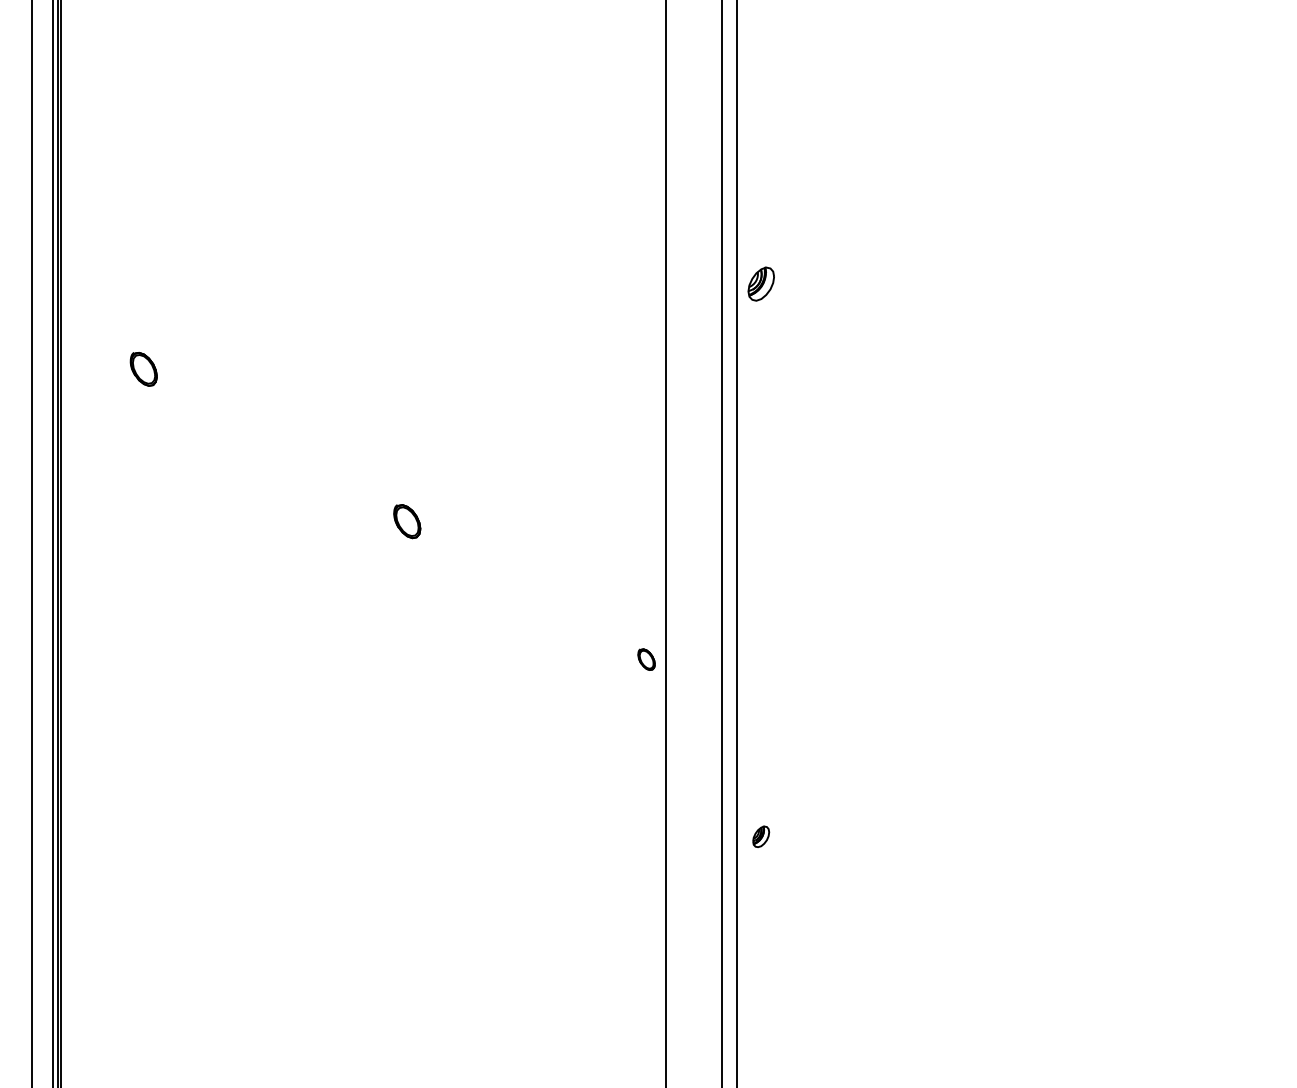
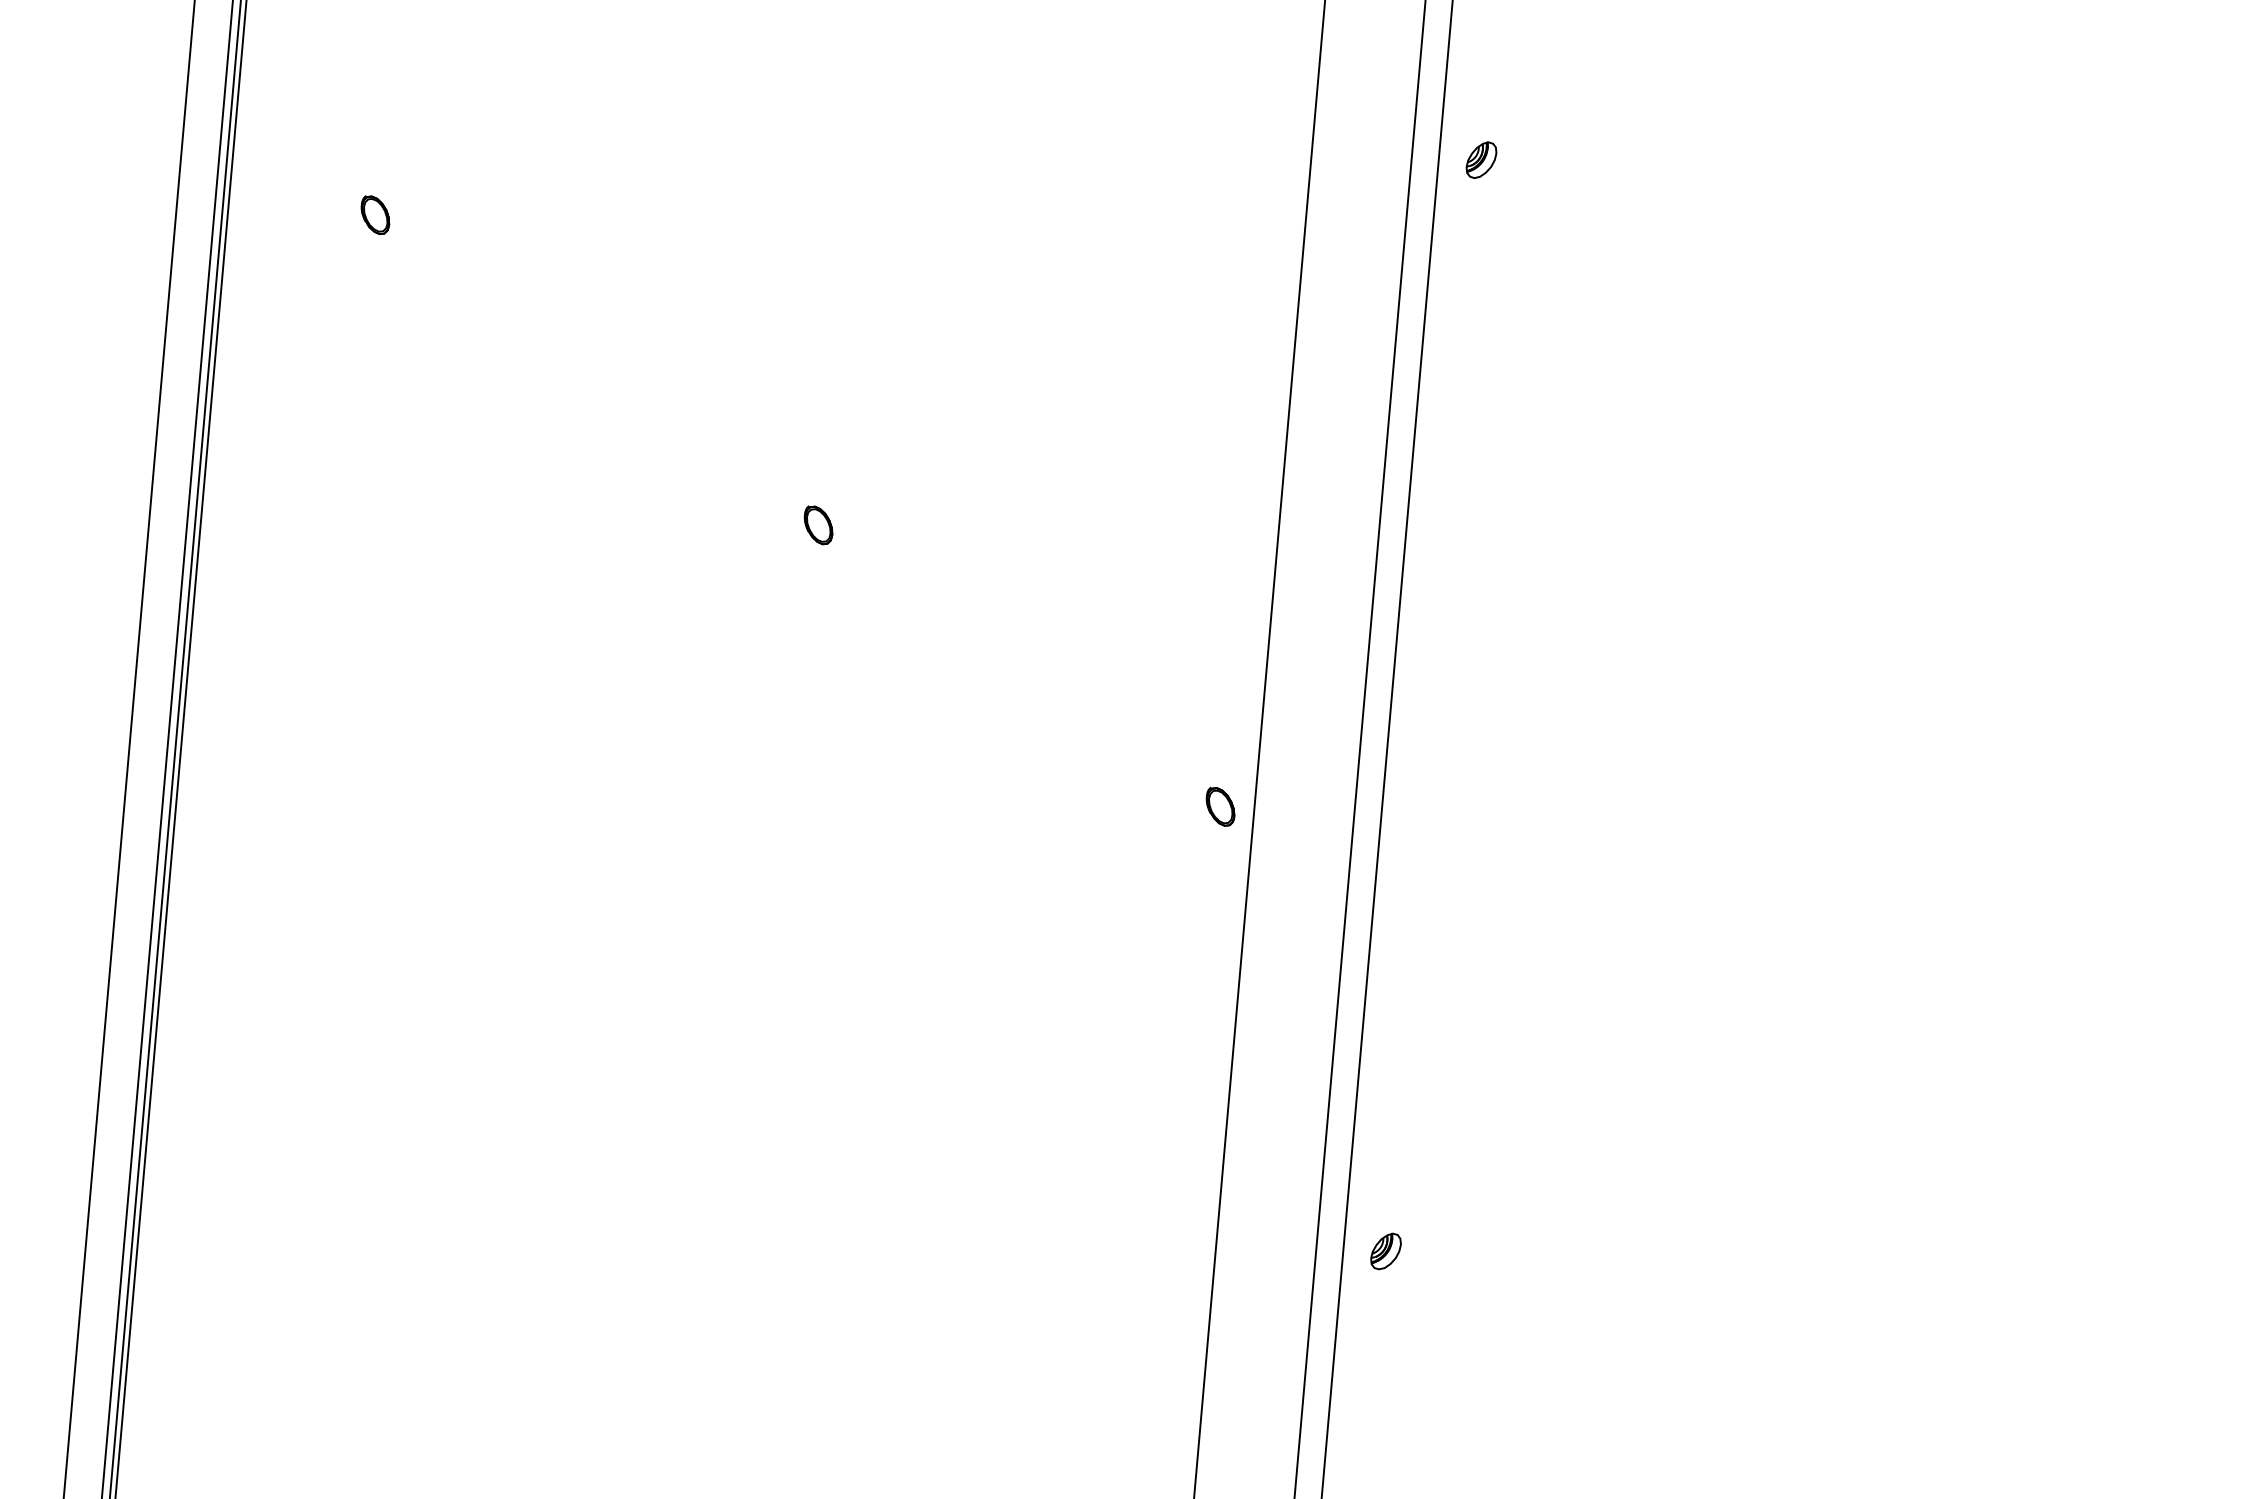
part: (760, 284) -> (1480, 160), size x0.62
part: (143, 369) -> (375, 215), size x0.62
part: (407, 521) -> (818, 525), size x0.62
part: (761, 836) -> (1386, 1250), moved

